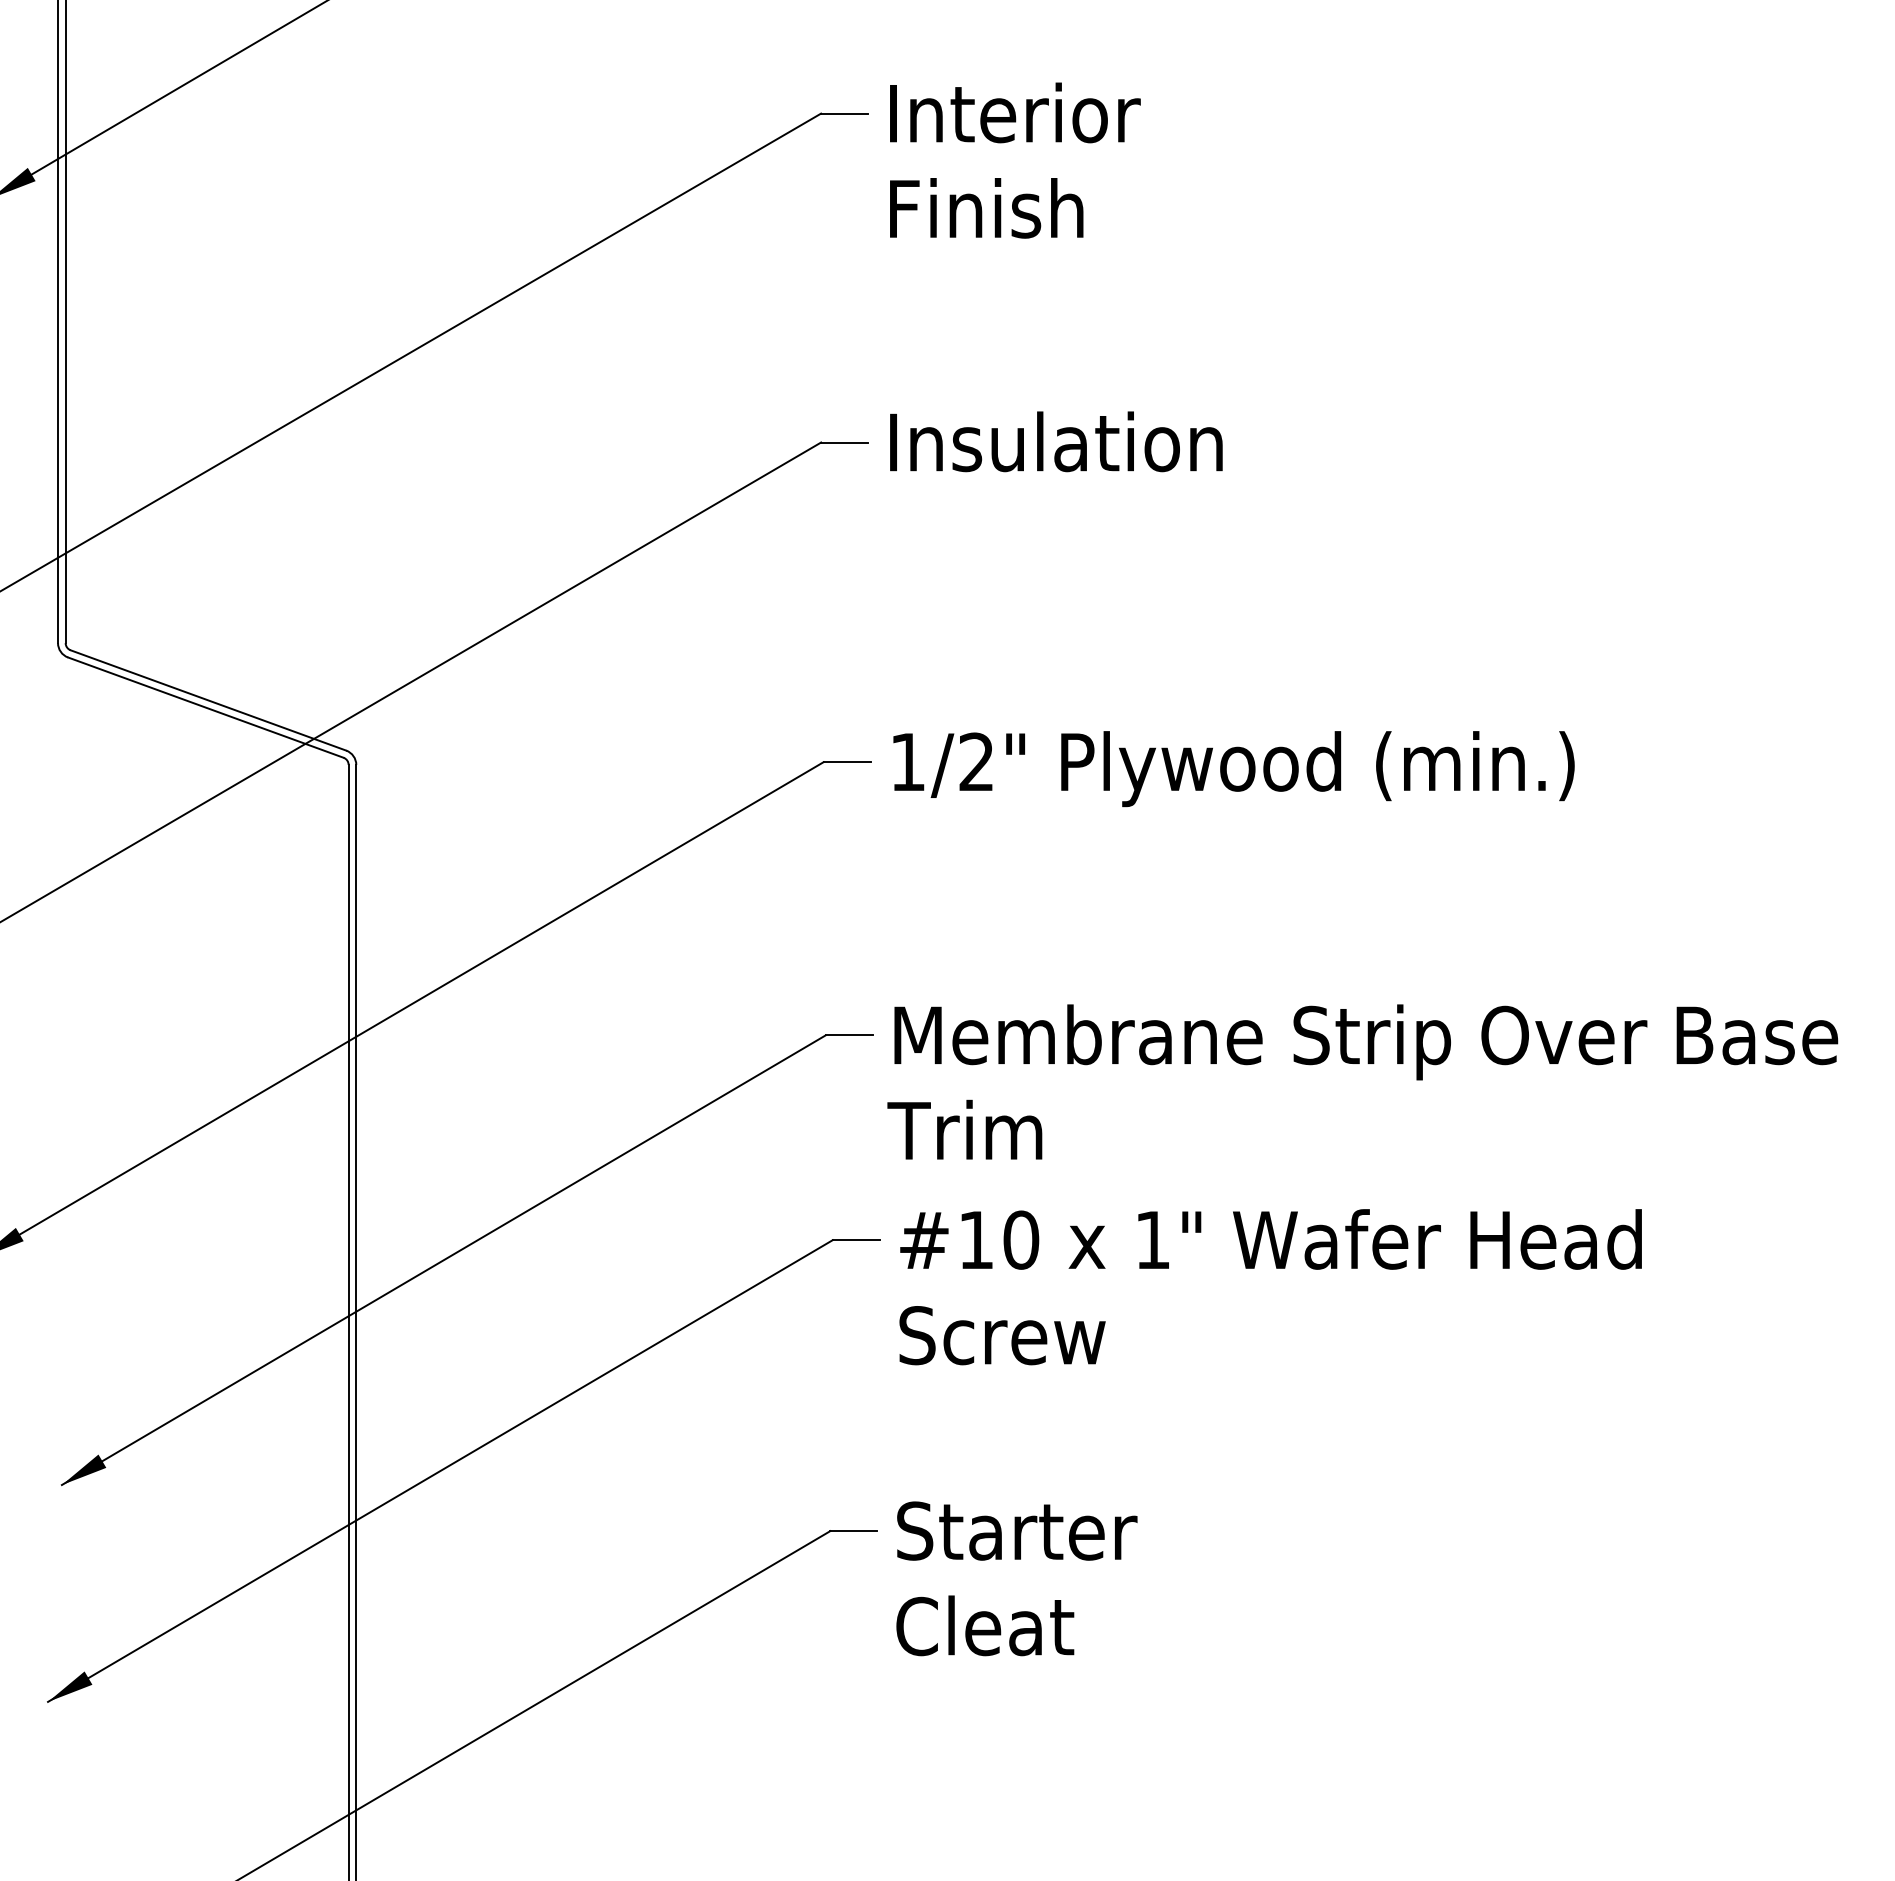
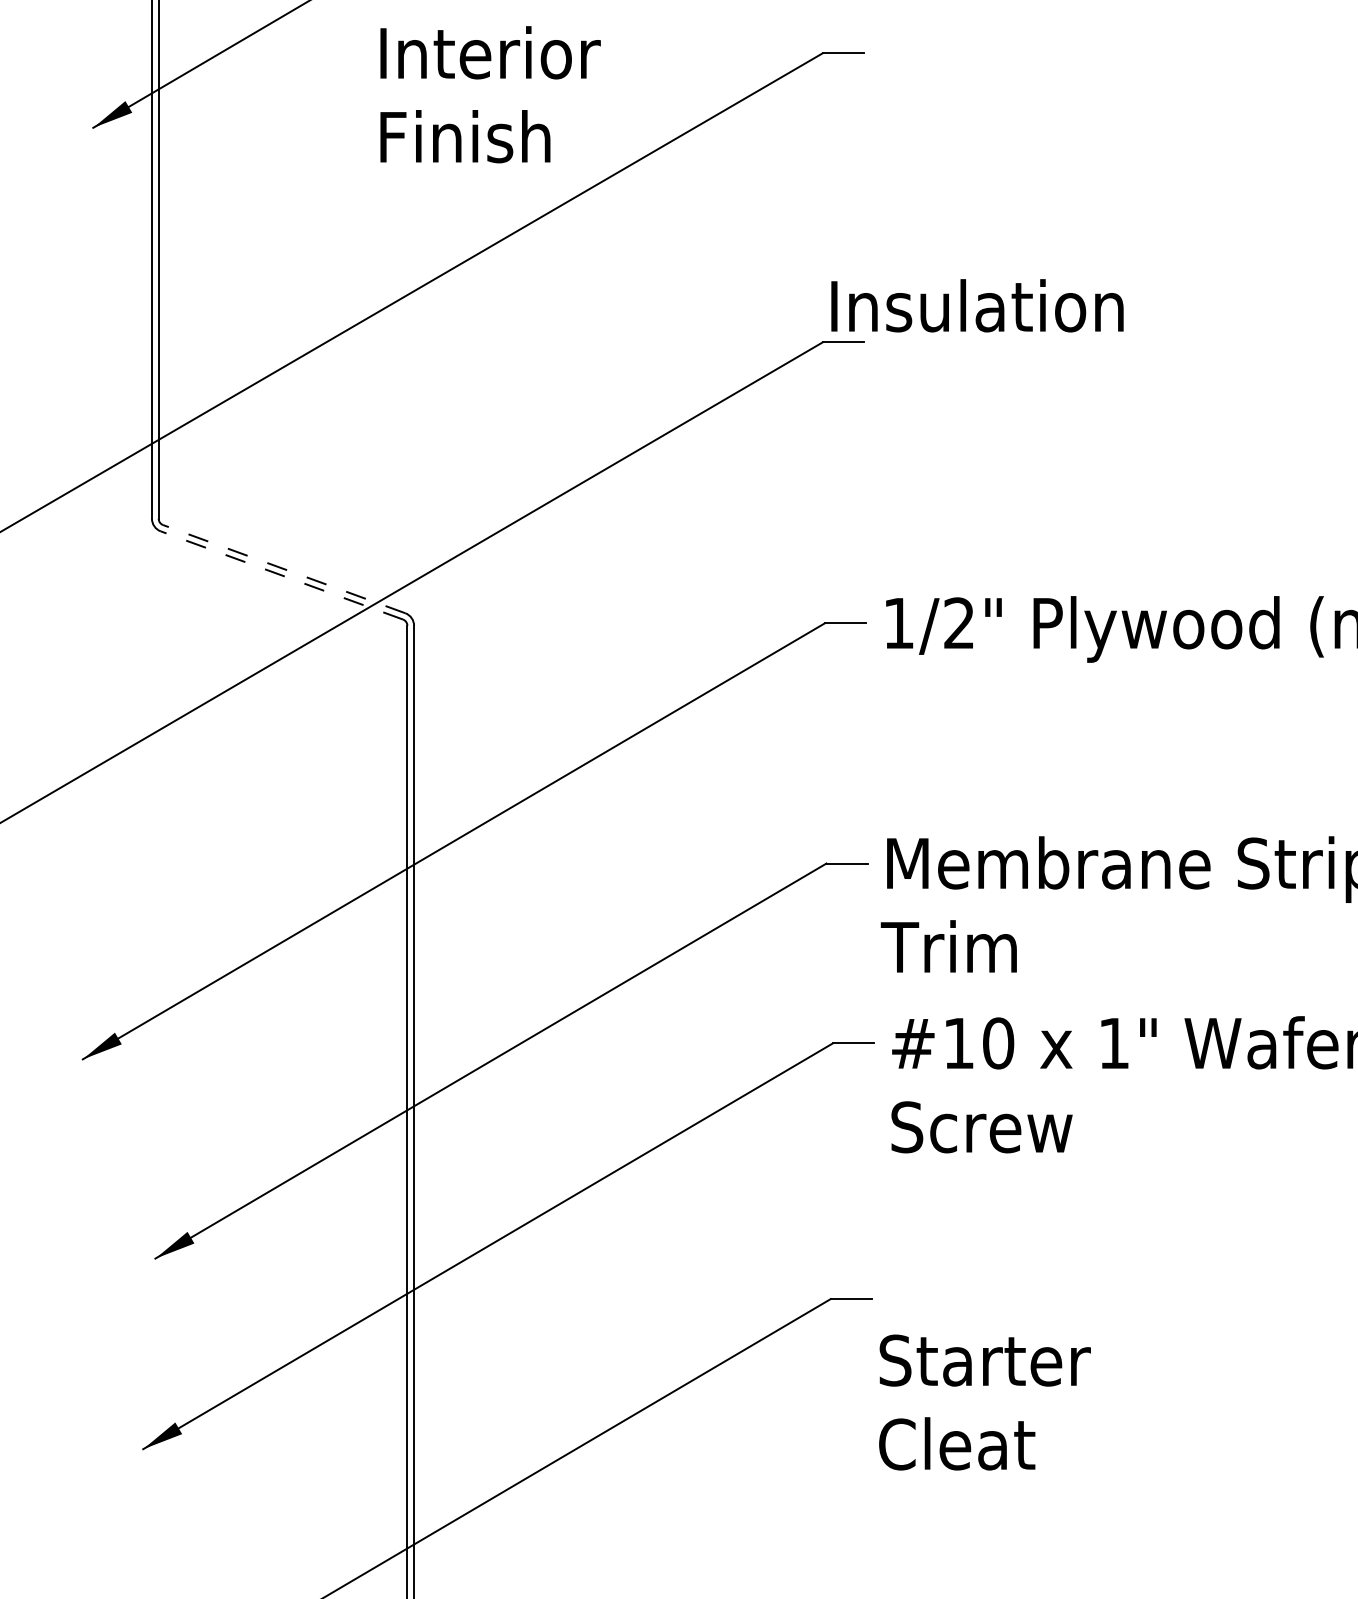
text: (1015, 160) -> (490, 94), moved
text: (1056, 441) -> (977, 305), moved
line: (208, 700) -> (284, 569), solid -> dashed
line: (205, 707) -> (281, 575), solid -> dashed
text: (1016, 1578) -> (984, 1402), moved

